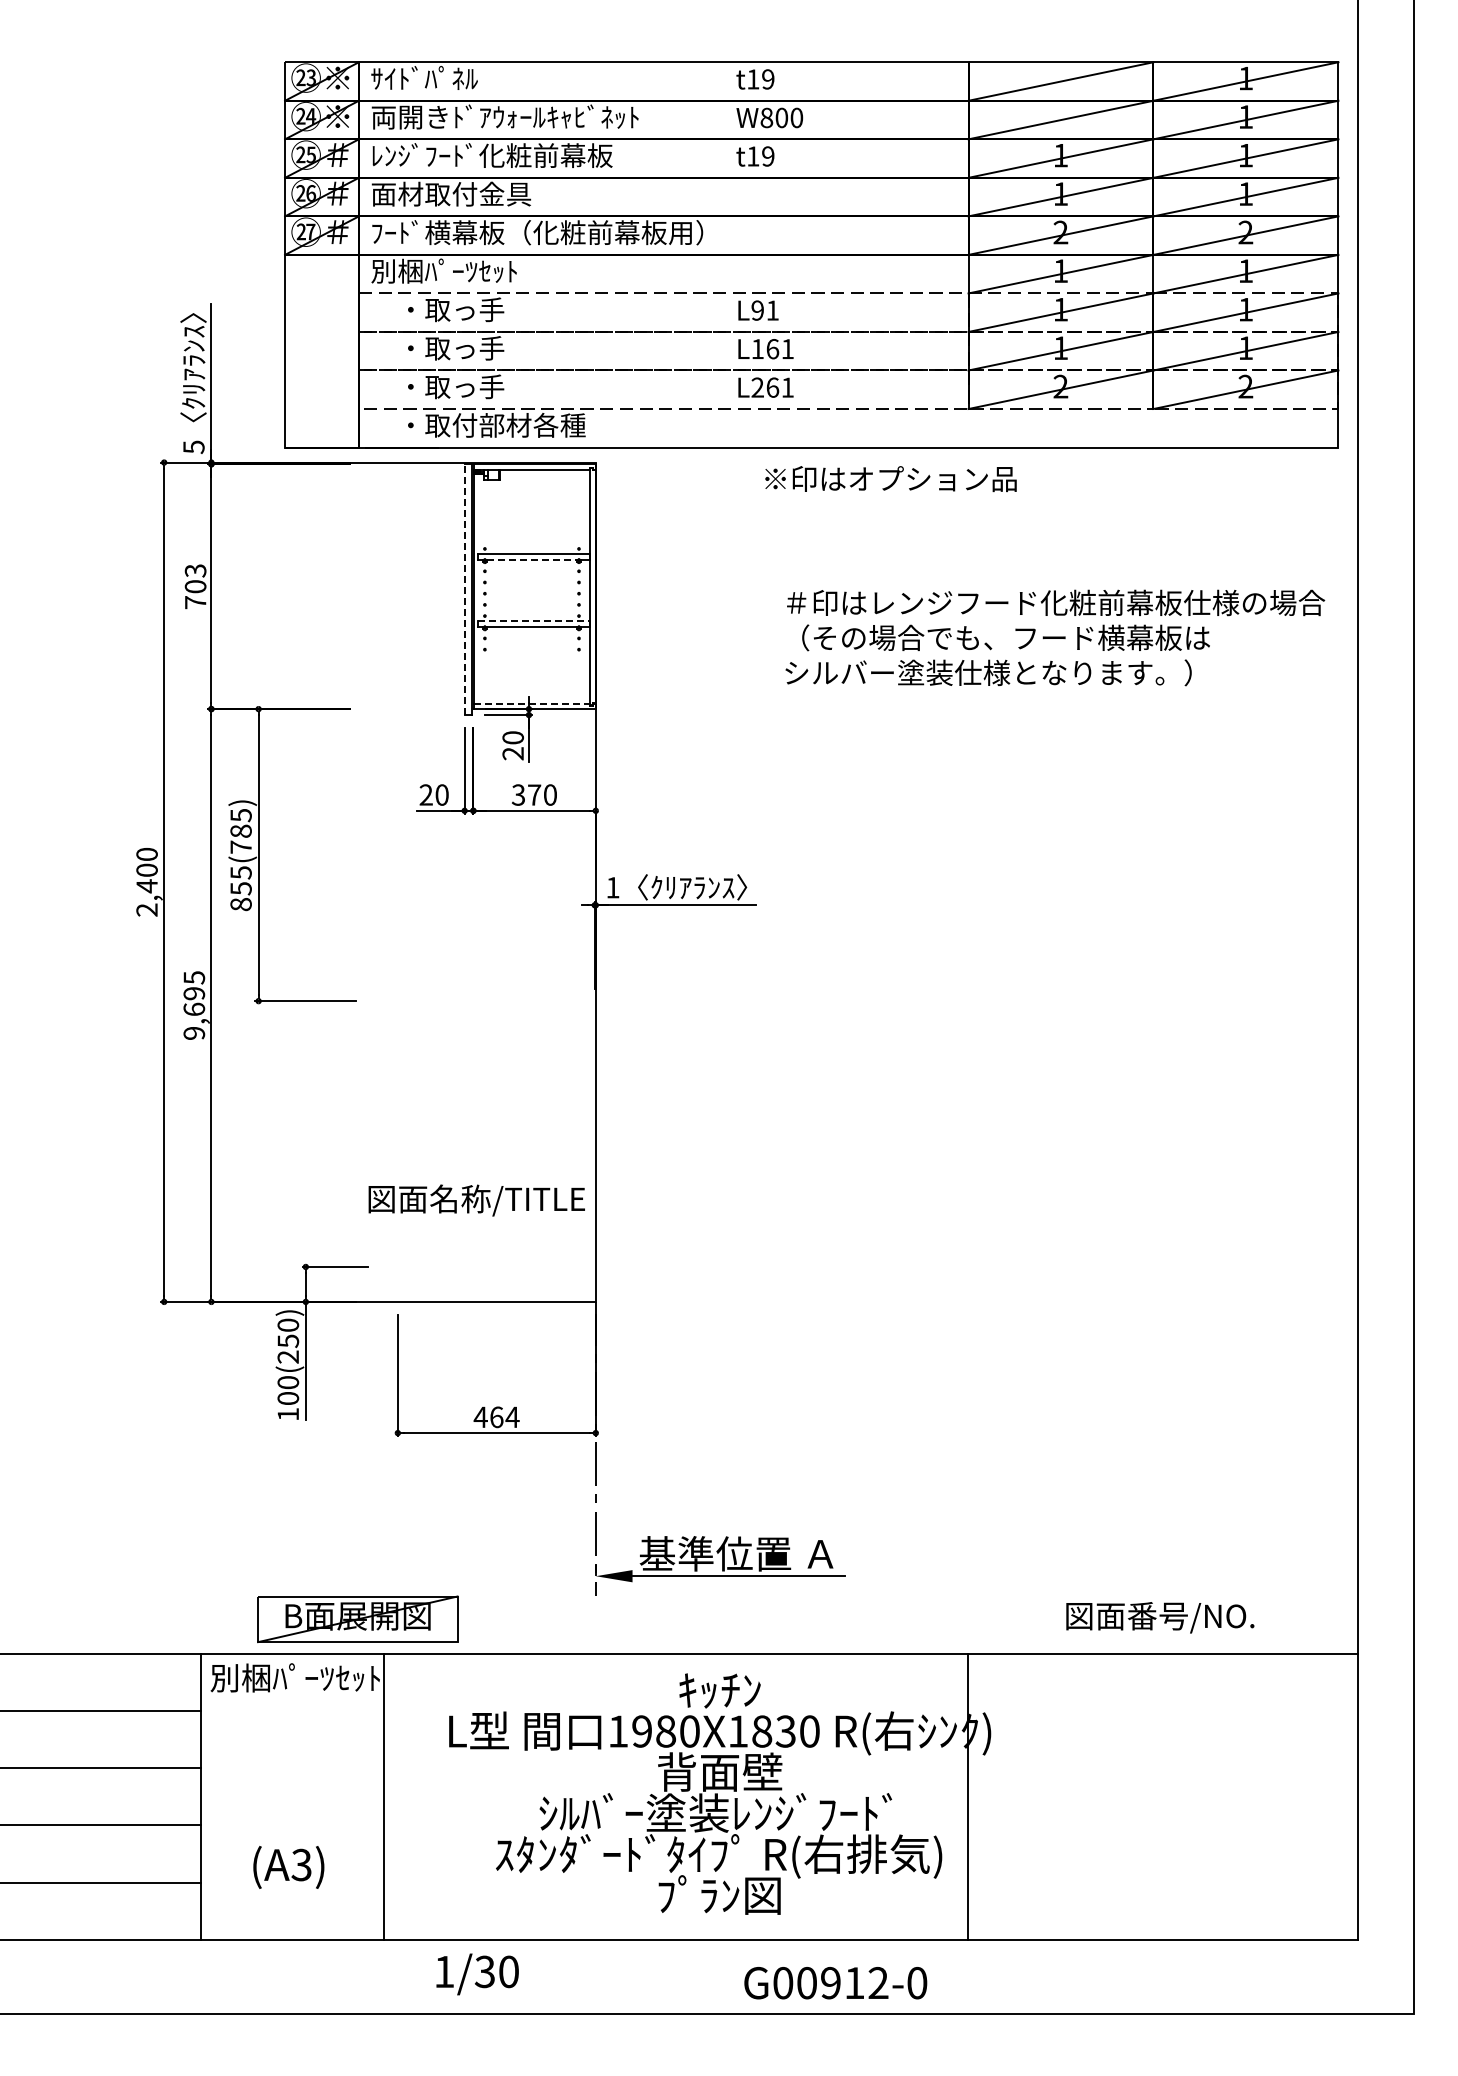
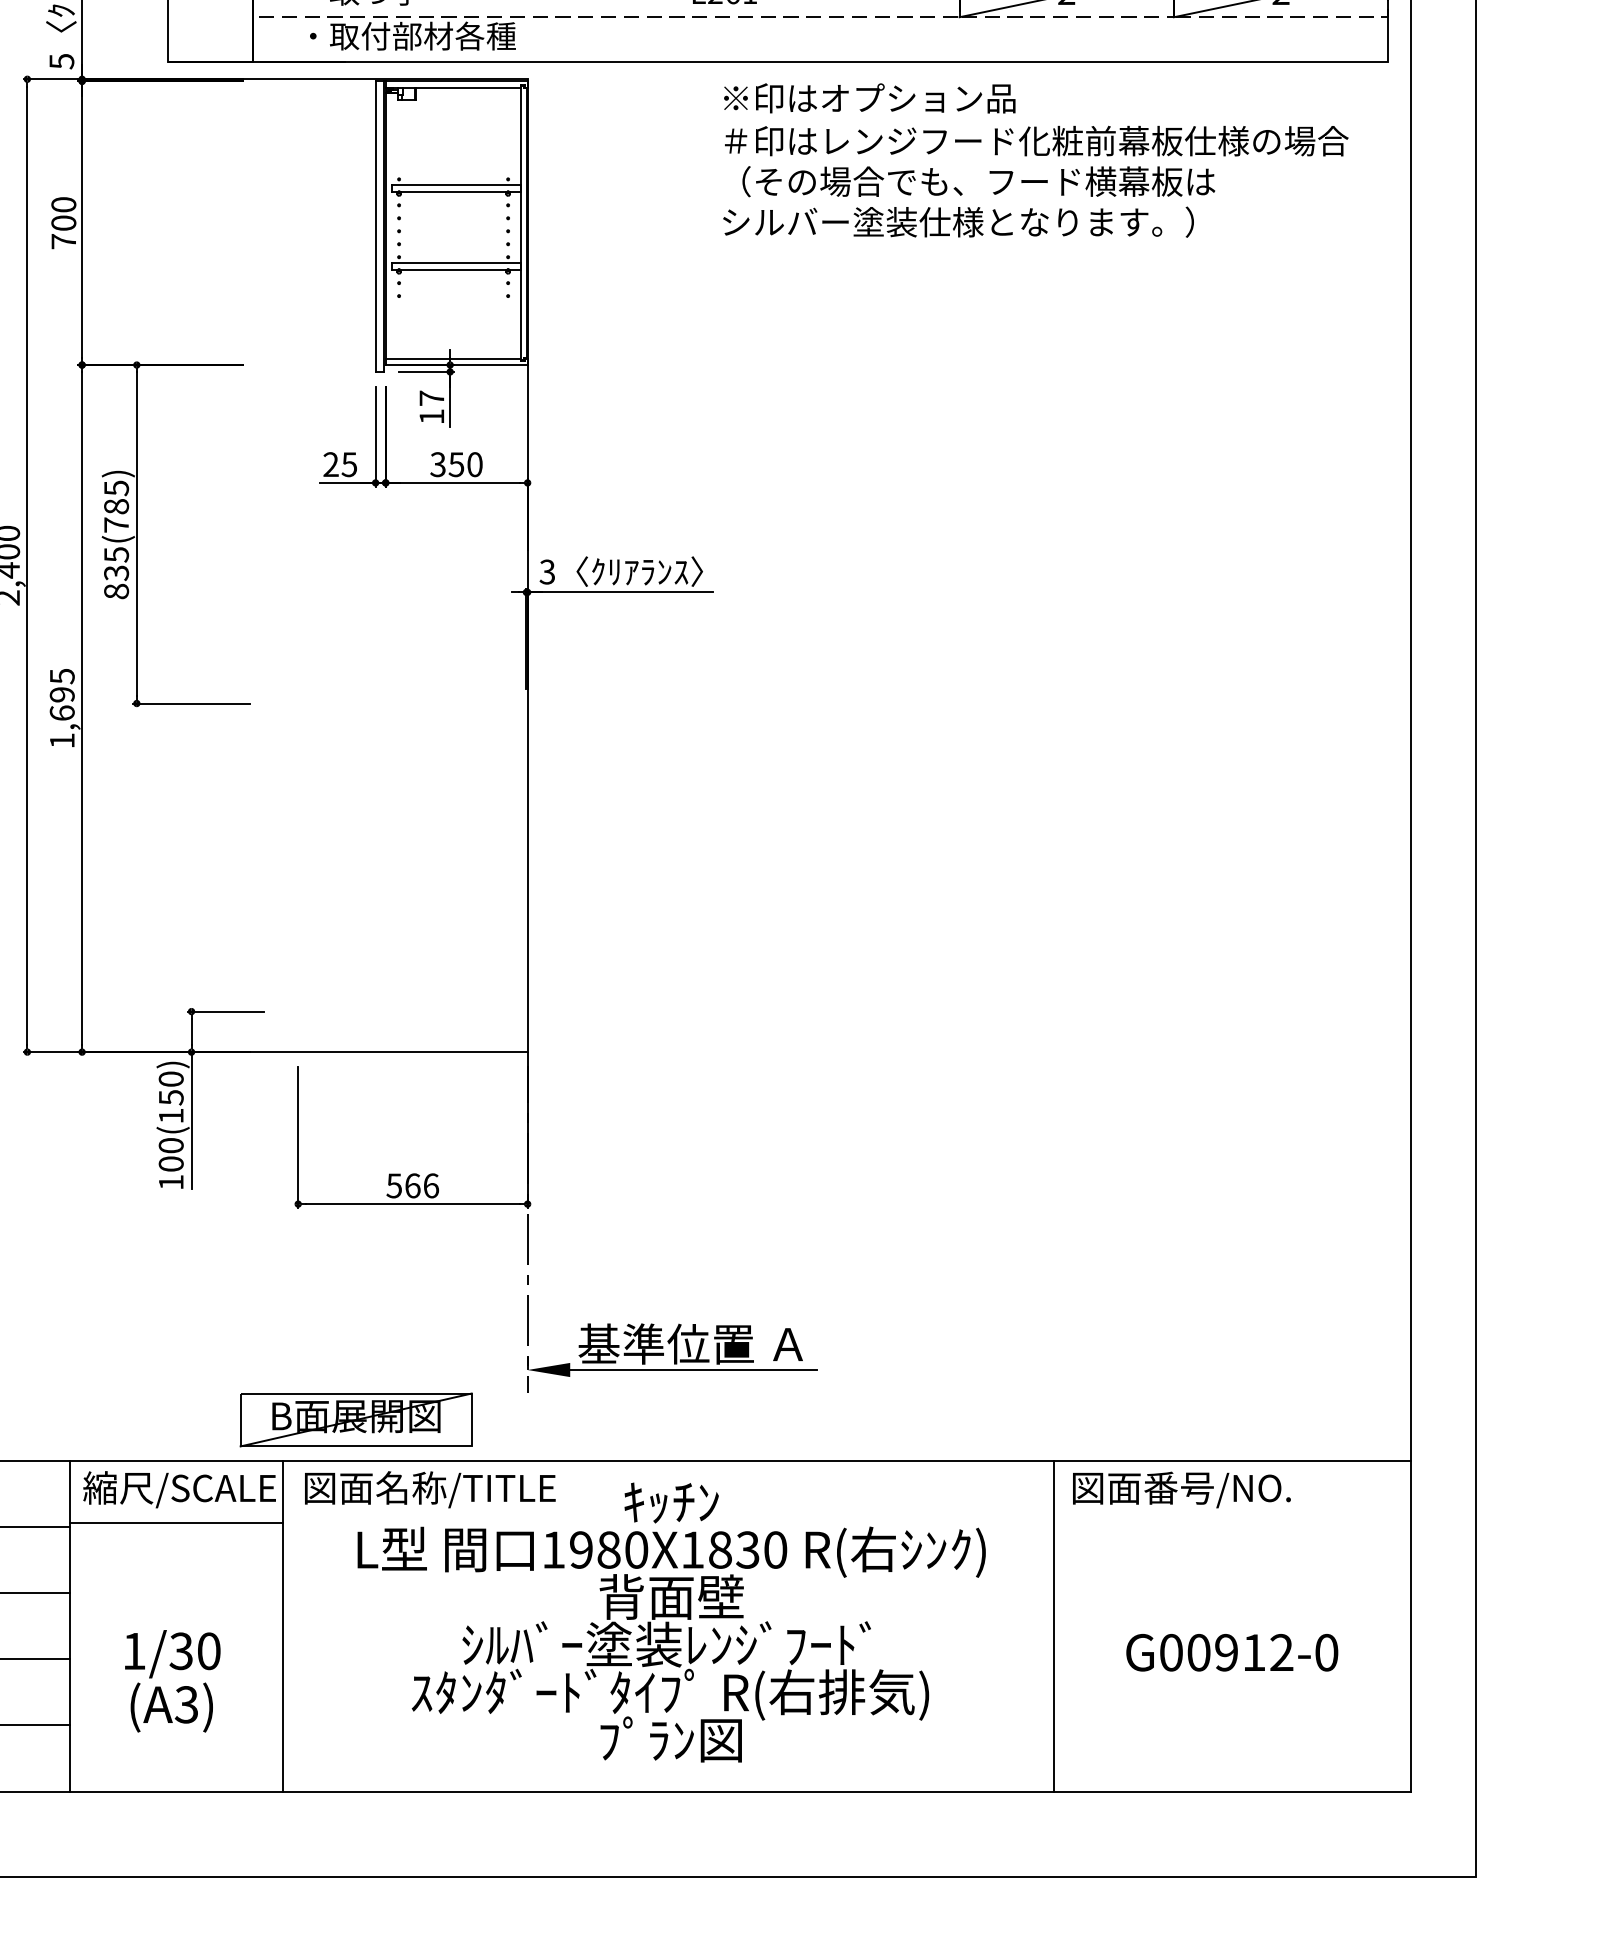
line: (532, 559) -> (454, 191), dashed -> solid
text: (195, 570) -> (63, 204), 703 -> 700
line: (464, 589) -> (375, 226), dashed -> solid
line: (534, 621) -> (456, 263), dashed -> solid
text: (1055, 637) -> (1036, 181), moved
line: (532, 703) -> (454, 358), dashed -> solid
text: (512, 745) -> (431, 407), 20 -> 17
text: (441, 794) -> (348, 464), 20 -> 25
text: (534, 794) -> (456, 464), 370 -> 350
text: (612, 887) -> (546, 571), 1 -> 3
text: (240, 888) -> (115, 572), 855(785) -> 835(785)
text: (194, 1033) -> (62, 741), 9,695 -> 1,695
text: (476, 1200) -> (429, 1489), moved
text: (287, 1356) -> (170, 1115), 100(250) -> 100(150)
text: (496, 1417) -> (412, 1186), 464 -> 566
text: (1160, 1617) -> (1182, 1489), moved
part: (357, 1619) -> (355, 1420), moved
text: (294, 1679) -> (178, 1489), 別梱ﾊﾟｰﾂｾｯﾄ -> 縮尺/SCALE
line: (292, 1708) -> (176, 1523), added
line: (967, 1797) -> (1053, 1626), moved
text: (477, 1974) -> (172, 1654), moved
text: (835, 1983) -> (1231, 1653), moved

